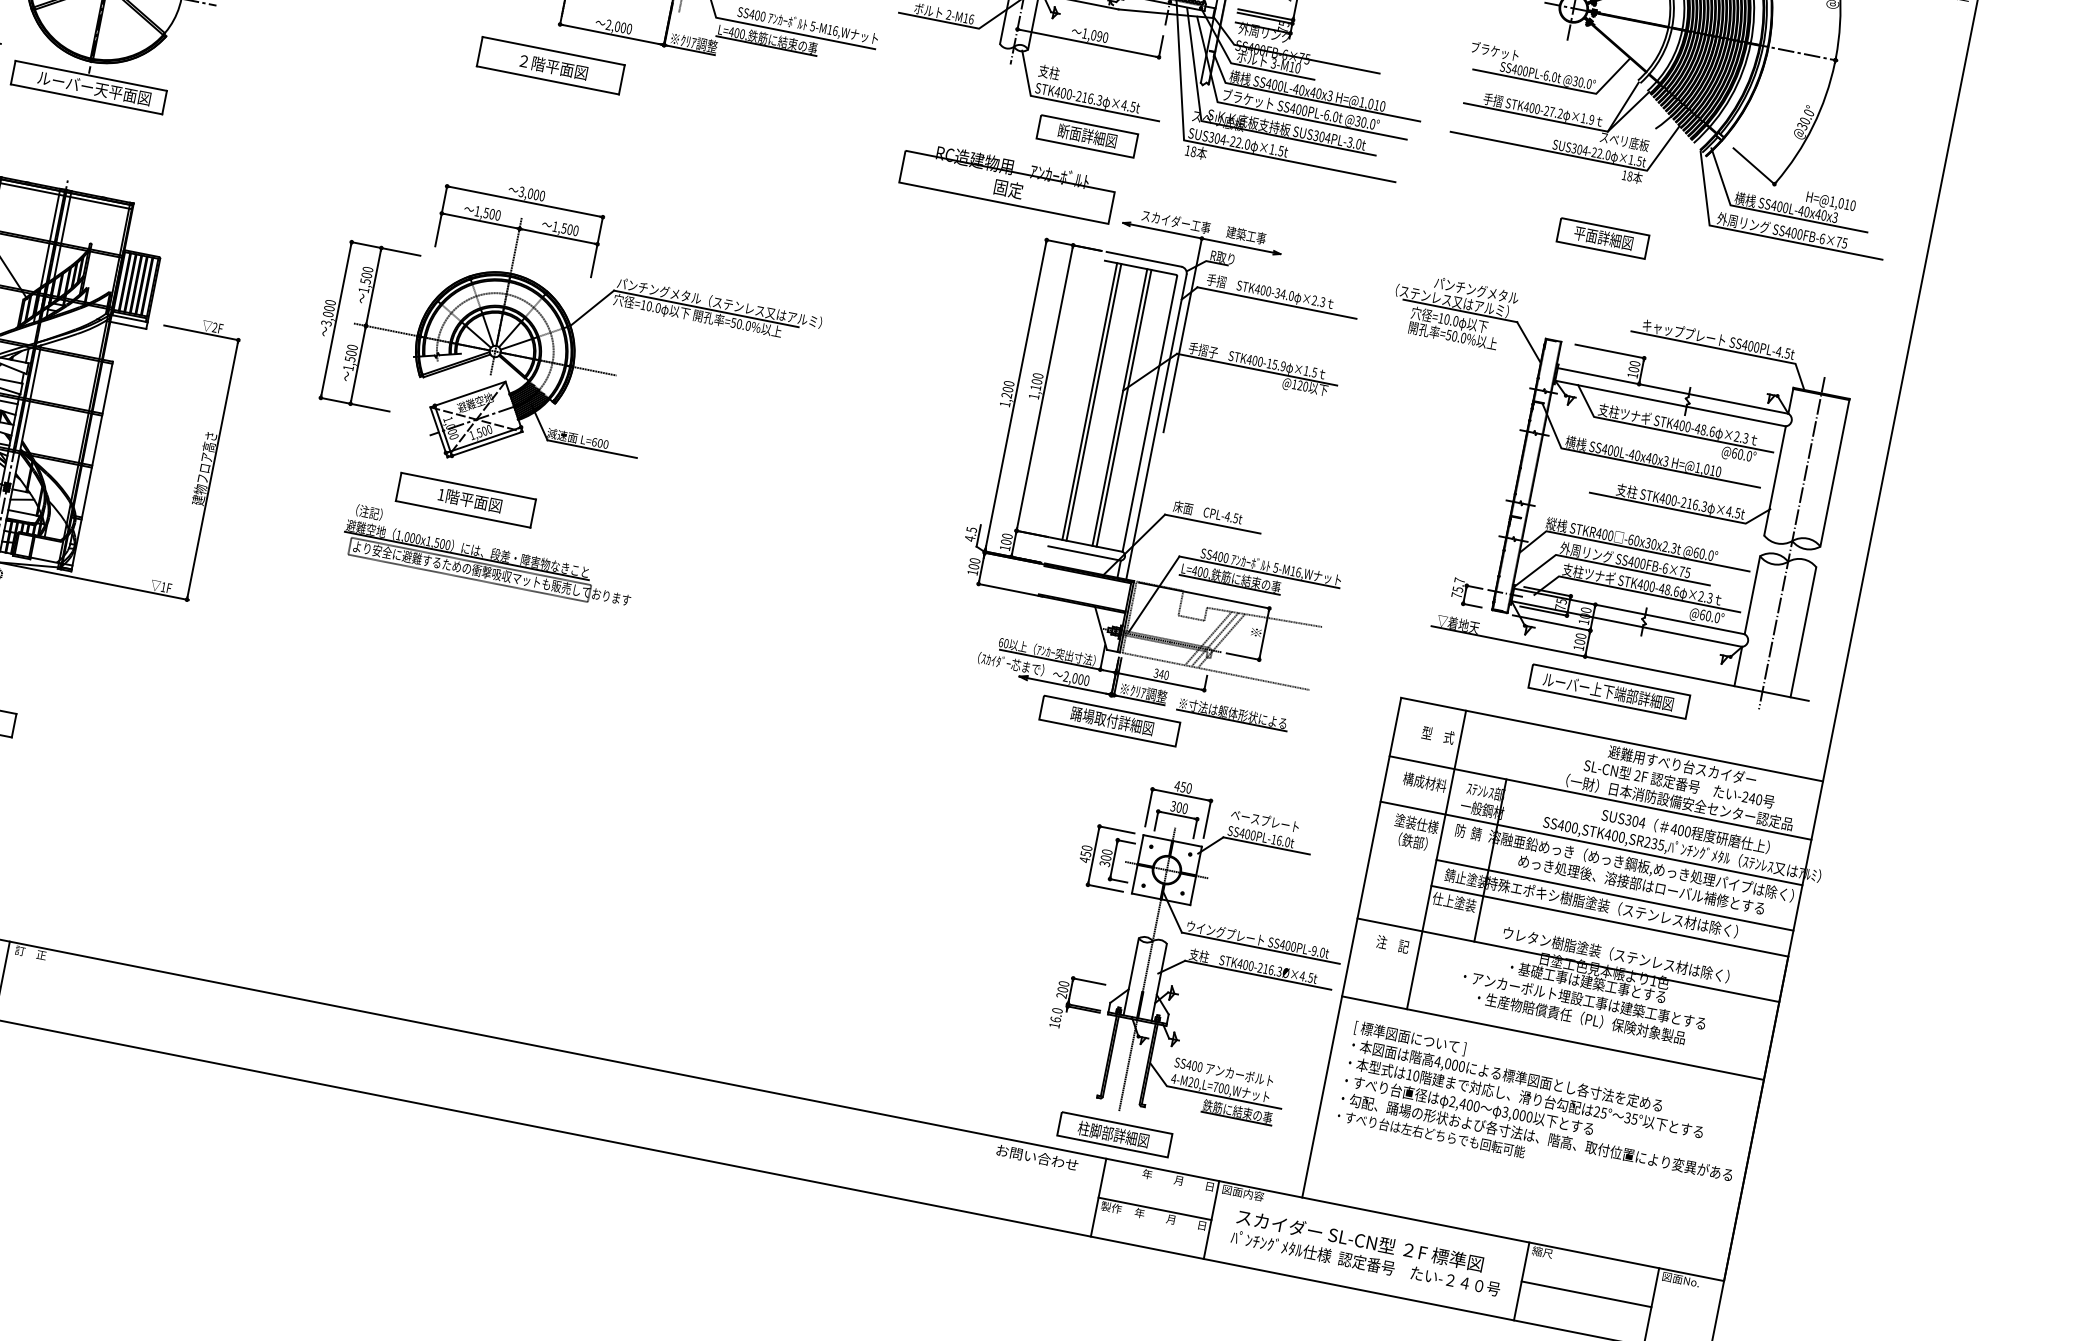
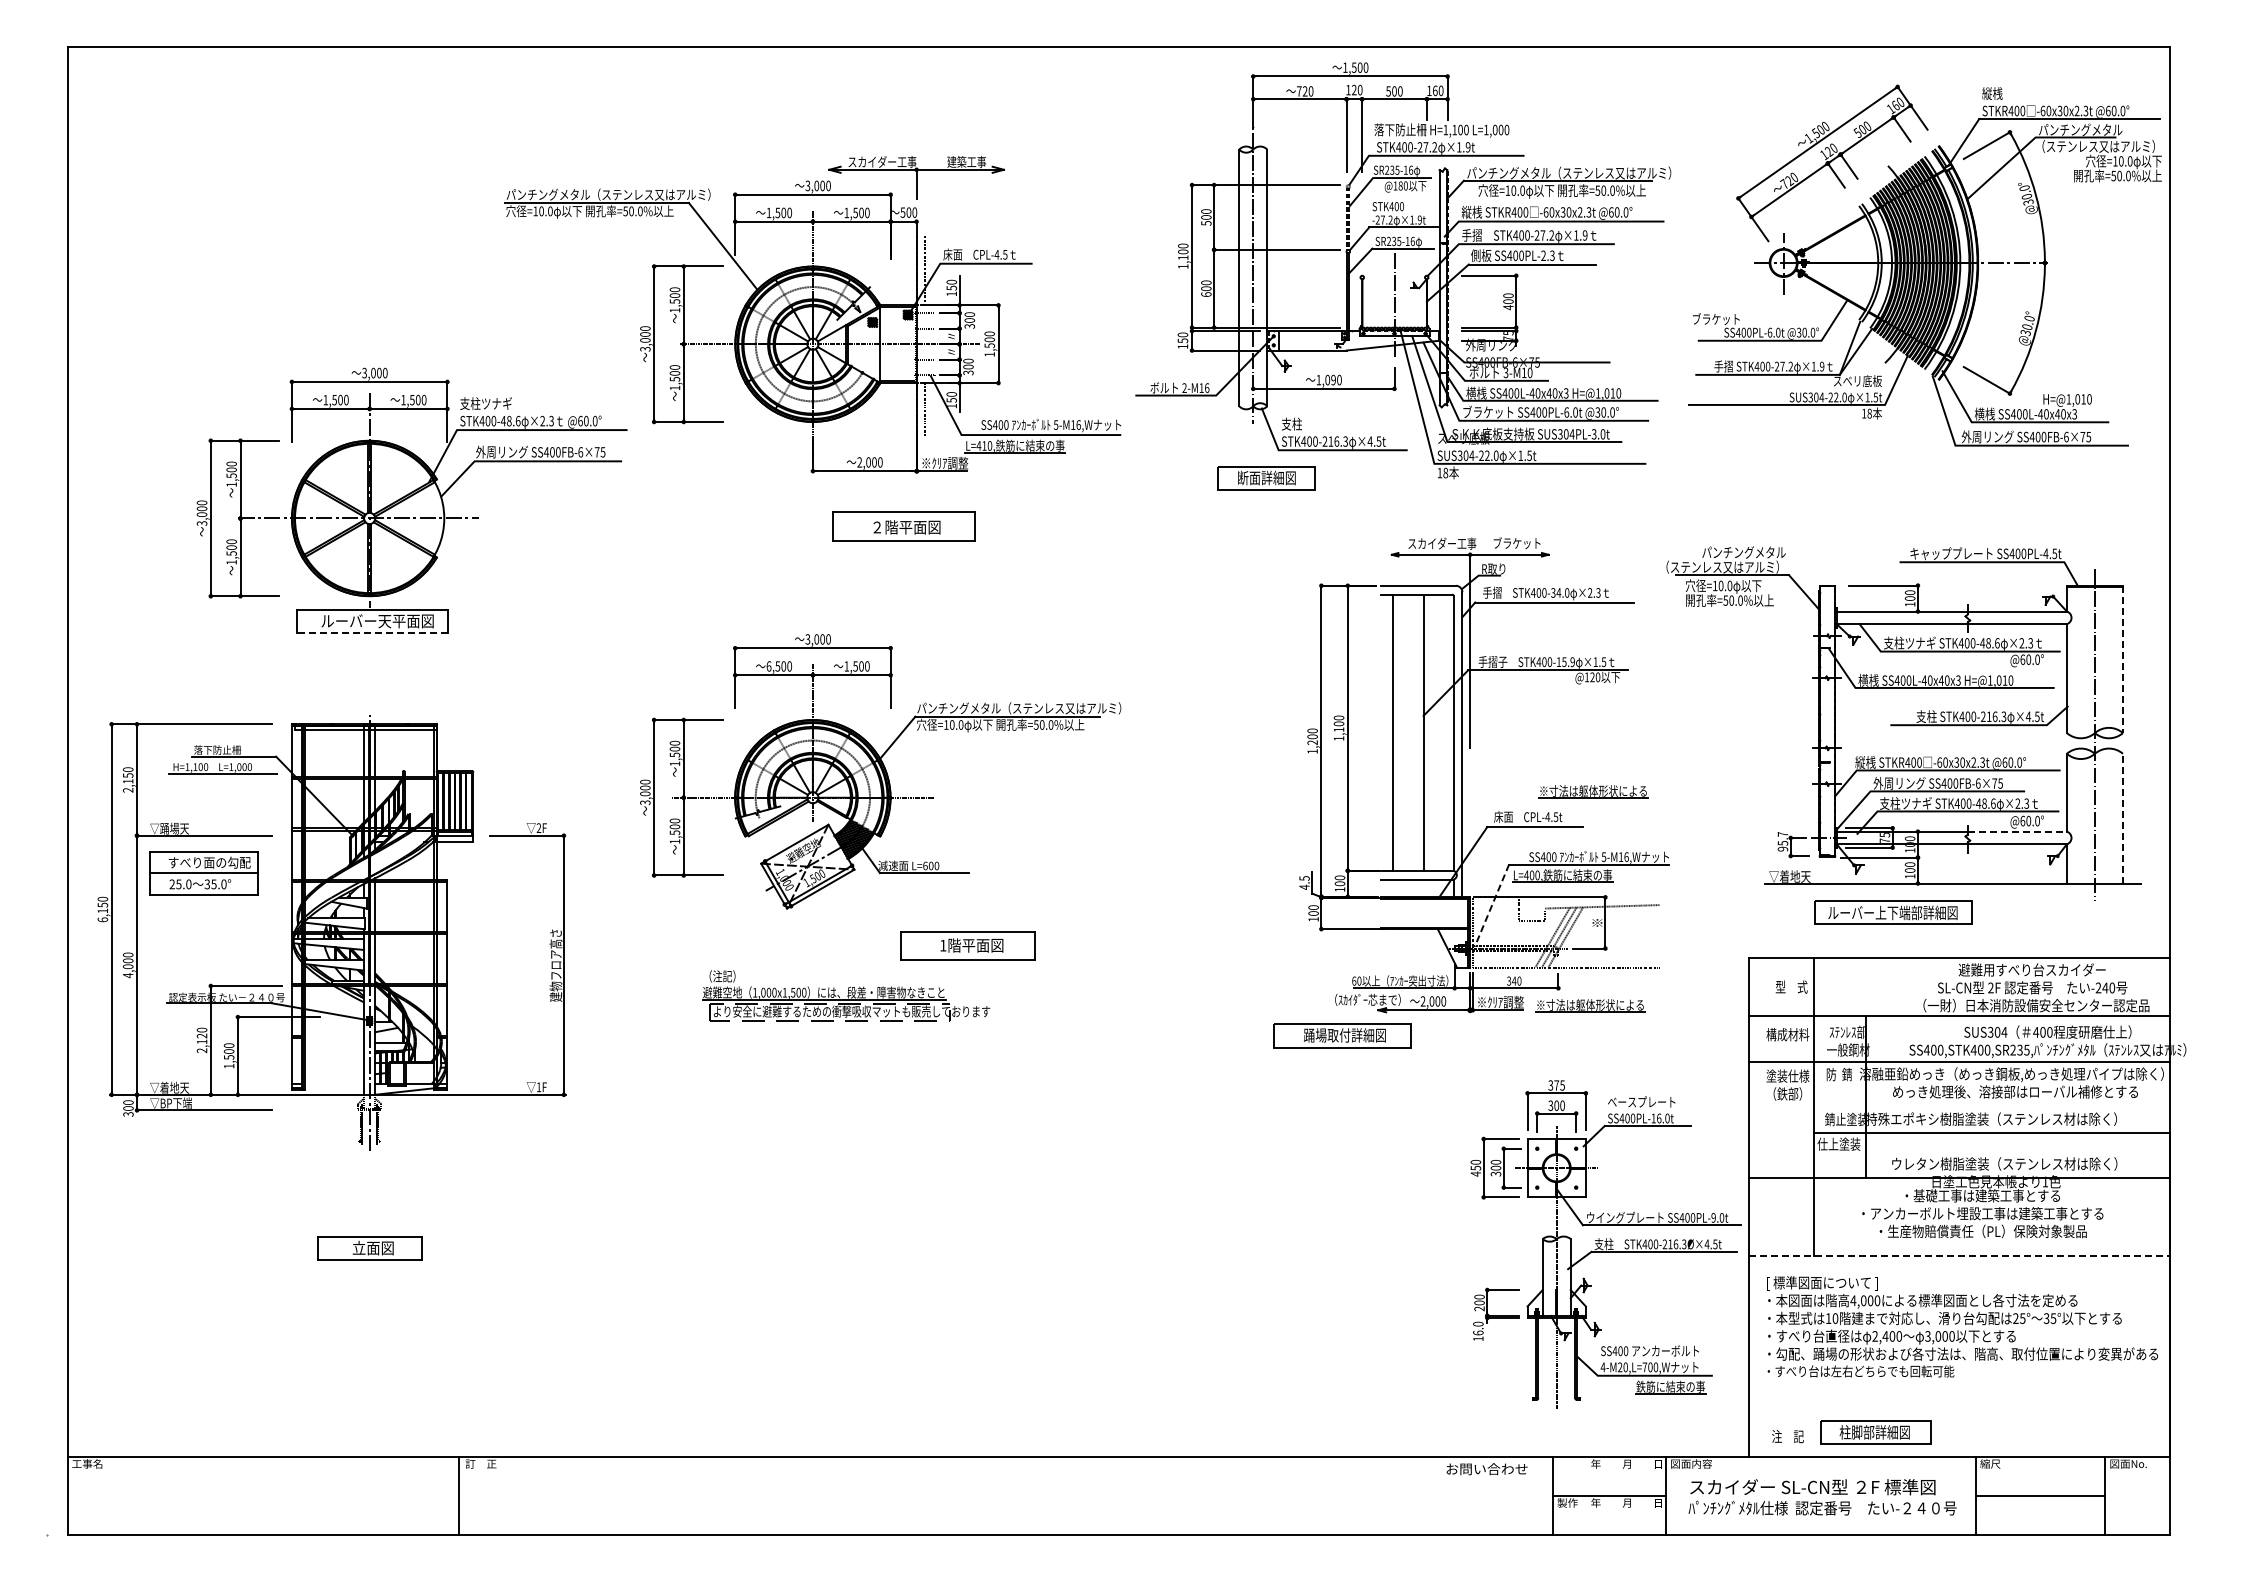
text: (737, 32) -> (984, 445), L=400, -> L=410,
part: (550, 65) -> (903, 526), moved
line: (86, 99) -> (372, 633), solid -> dashed
part: (1087, 136) -> (1266, 478), moved
part: (1008, 181) -> (1273, 536), removed
text: (476, 211) -> (768, 666), 1,500 -> 6,500
text: (1250, 236) -> (1516, 543), 建築工事 -> ブラケット
part: (1602, 238) -> (1855, 478), removed
line: (1093, 402) -> (1397, 732), removed
line: (1123, 408) -> (1427, 732), removed
line: (1834, 472) -> (2122, 659), solid -> dashed
part: (465, 499) -> (967, 945), moved
part: (1278, 500) -> (1593, 791), added
line: (1153, 594) -> (1491, 905), solid -> dashed
text: (1456, 594) -> (1782, 848), 75.7 -> 95.7
line: (1695, 624) -> (2017, 831), solid -> dashed
line: (1802, 632) -> (2122, 818), solid -> dashed
part: (1609, 691) -> (1893, 912), moved
part: (1109, 720) -> (1342, 1035), moved
text: (1183, 787) -> (1556, 1085), 450 -> 375
line: (1614, 895) -> (1991, 1107), removed
text: (1392, 944) -> (1787, 1436), moved
line: (1552, 1038) -> (1959, 1256), solid -> dashed
part: (1114, 1134) -> (1875, 1432), moved

